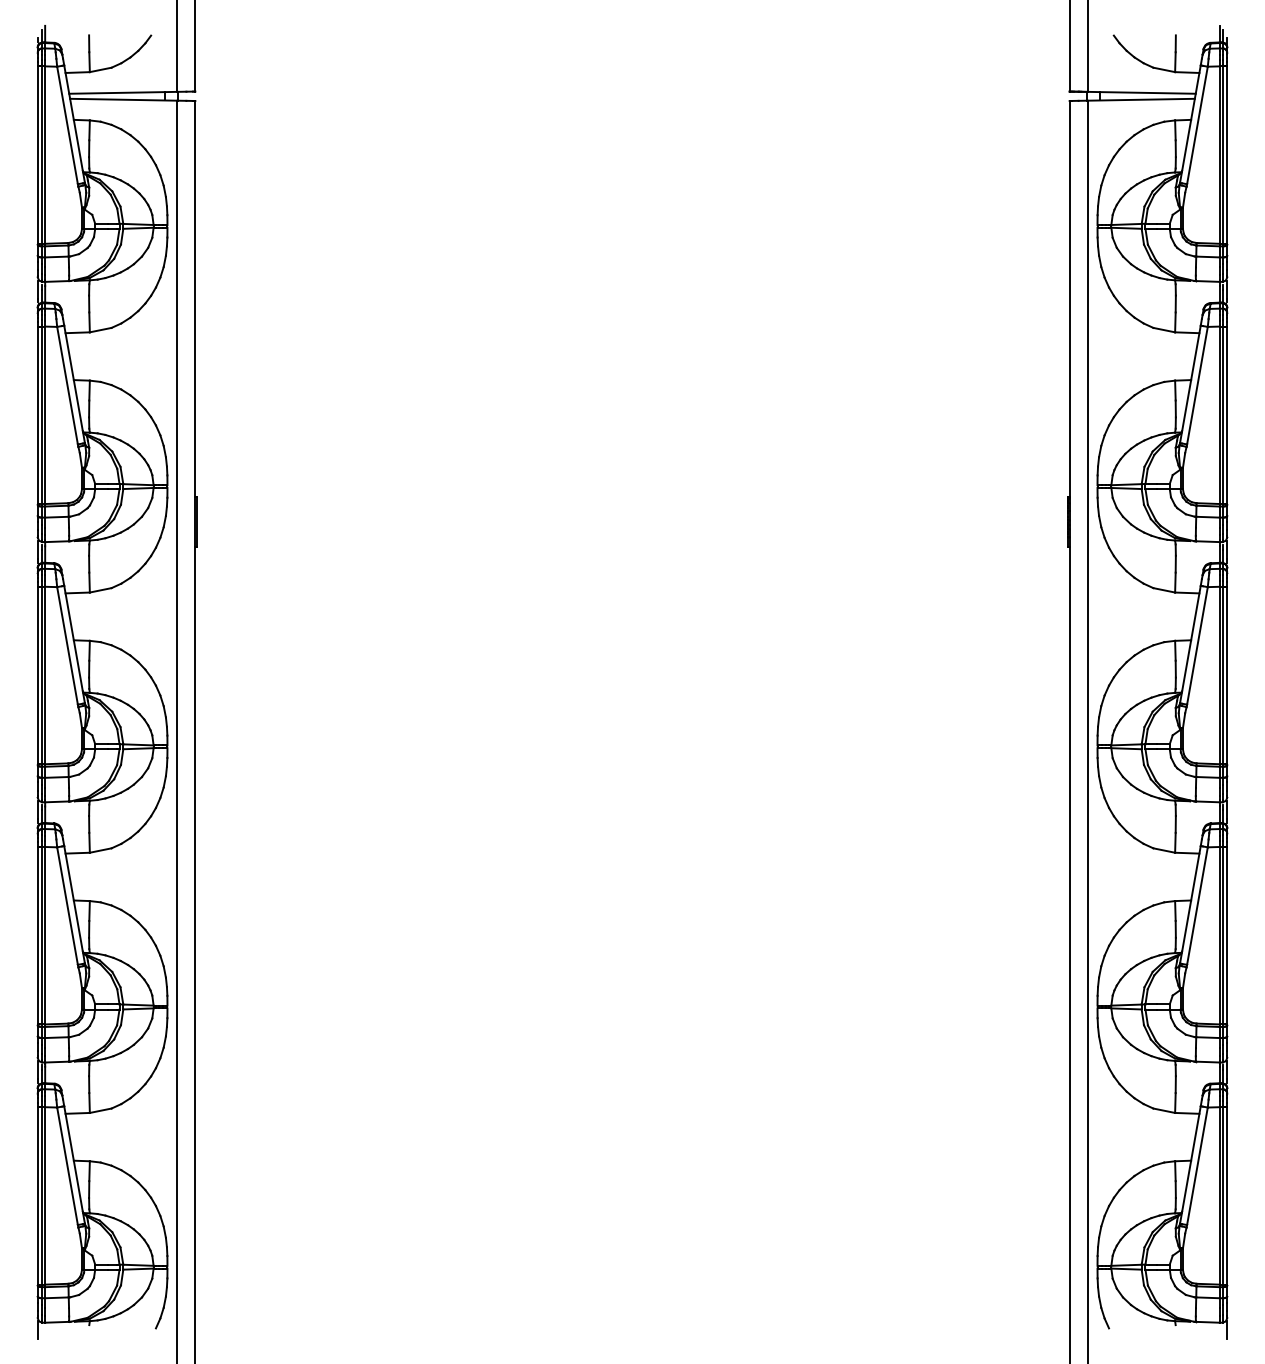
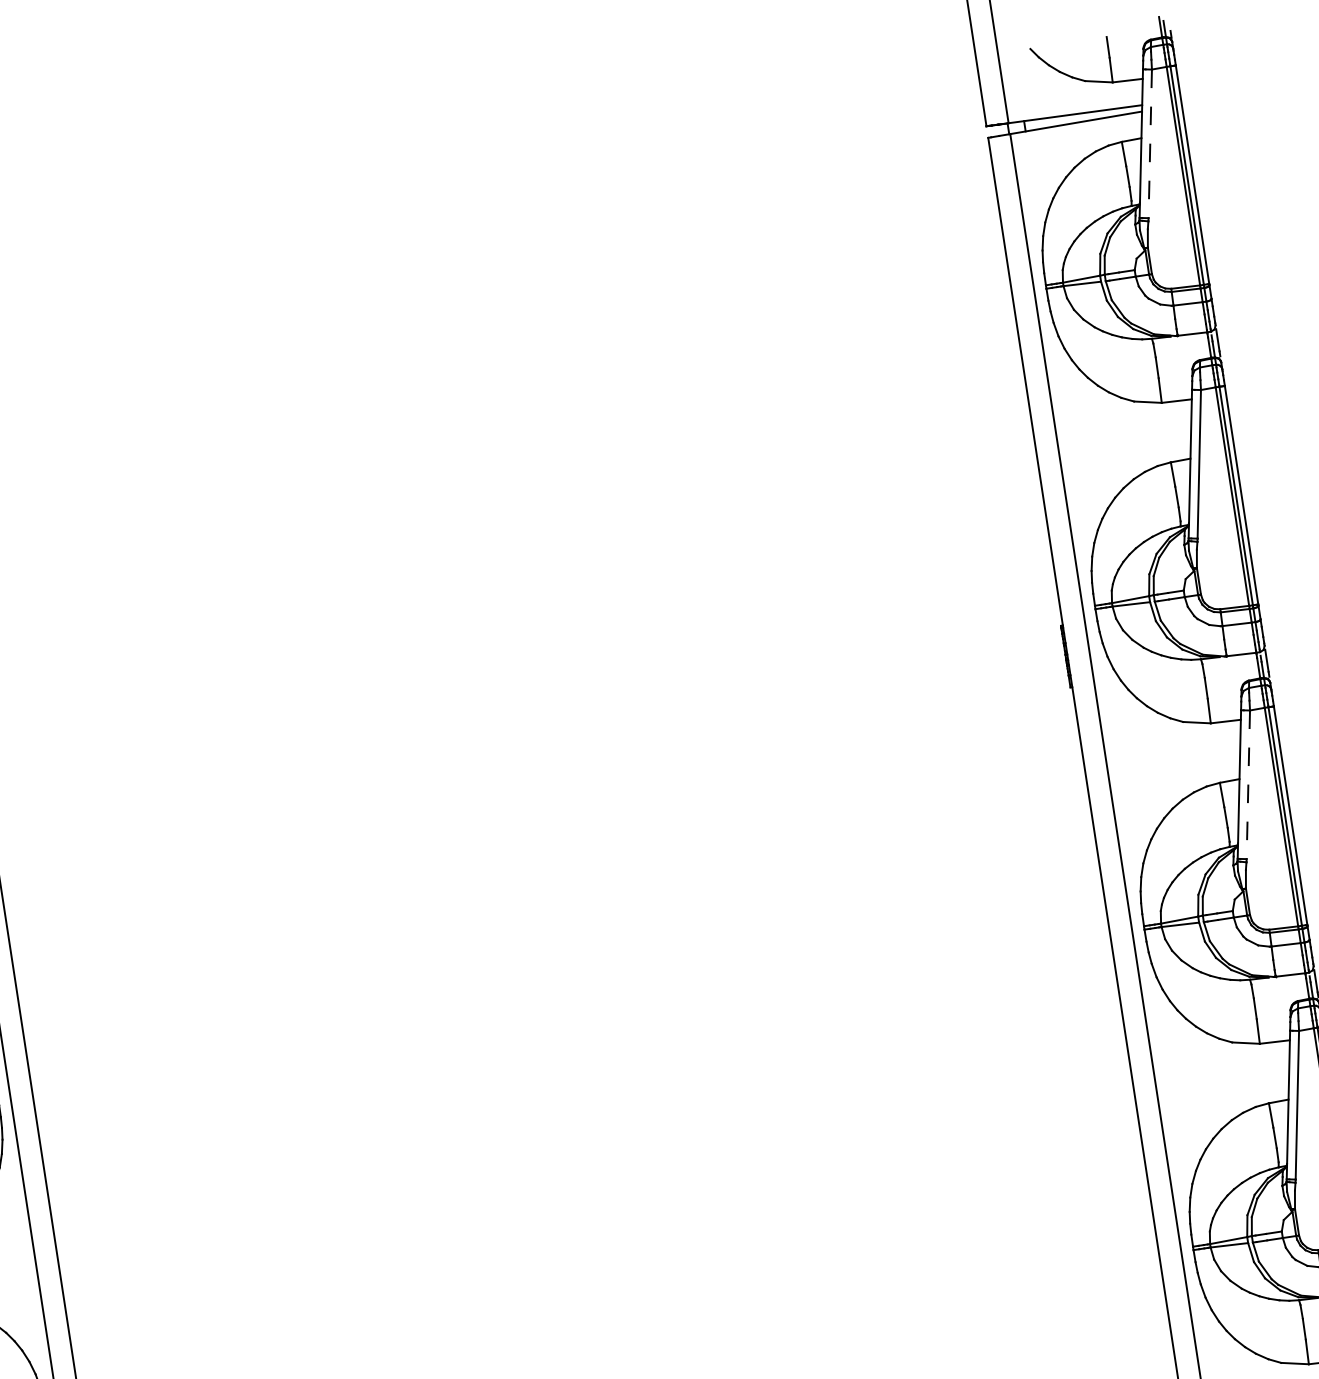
line: (1197, 125) -> (1150, 143), solid -> dashed
line: (1197, 645) -> (1248, 784), solid -> dashed

